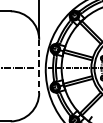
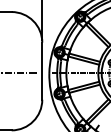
line: (39, 66) -> (42, 71), dashed -> solid

